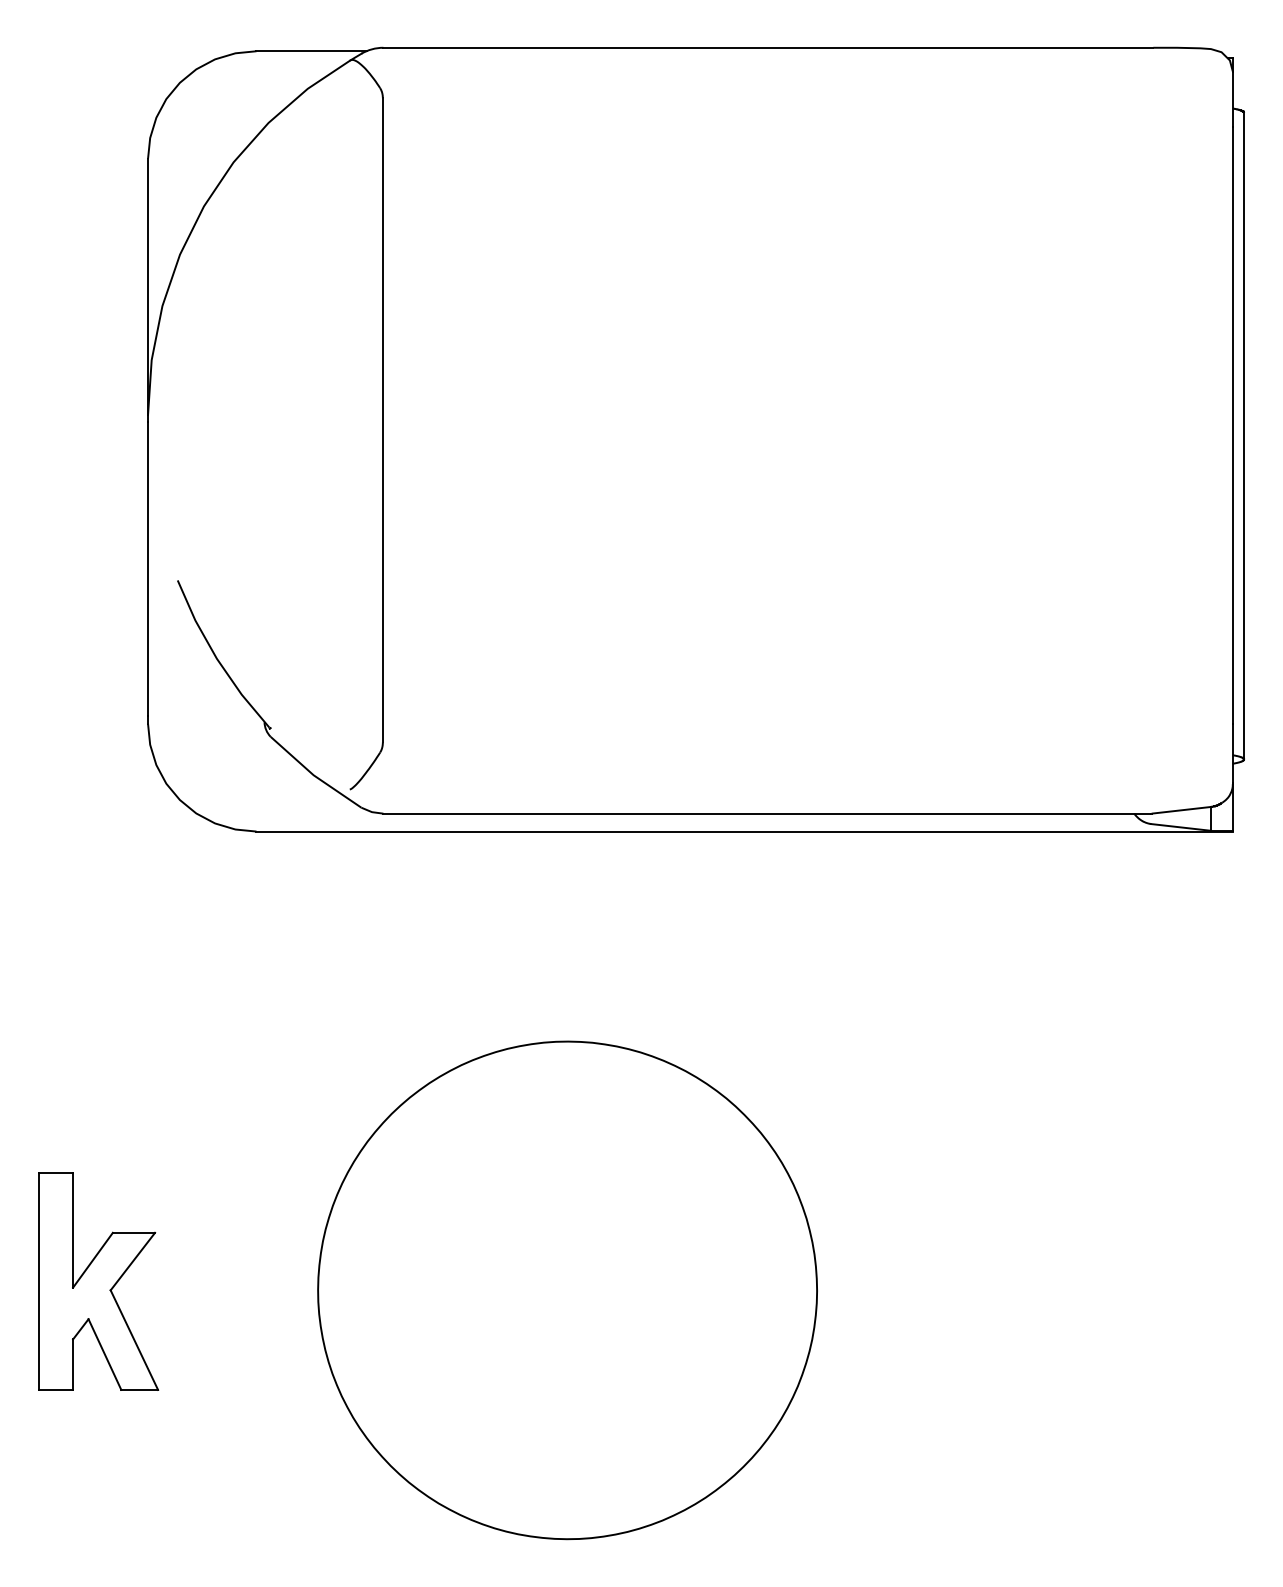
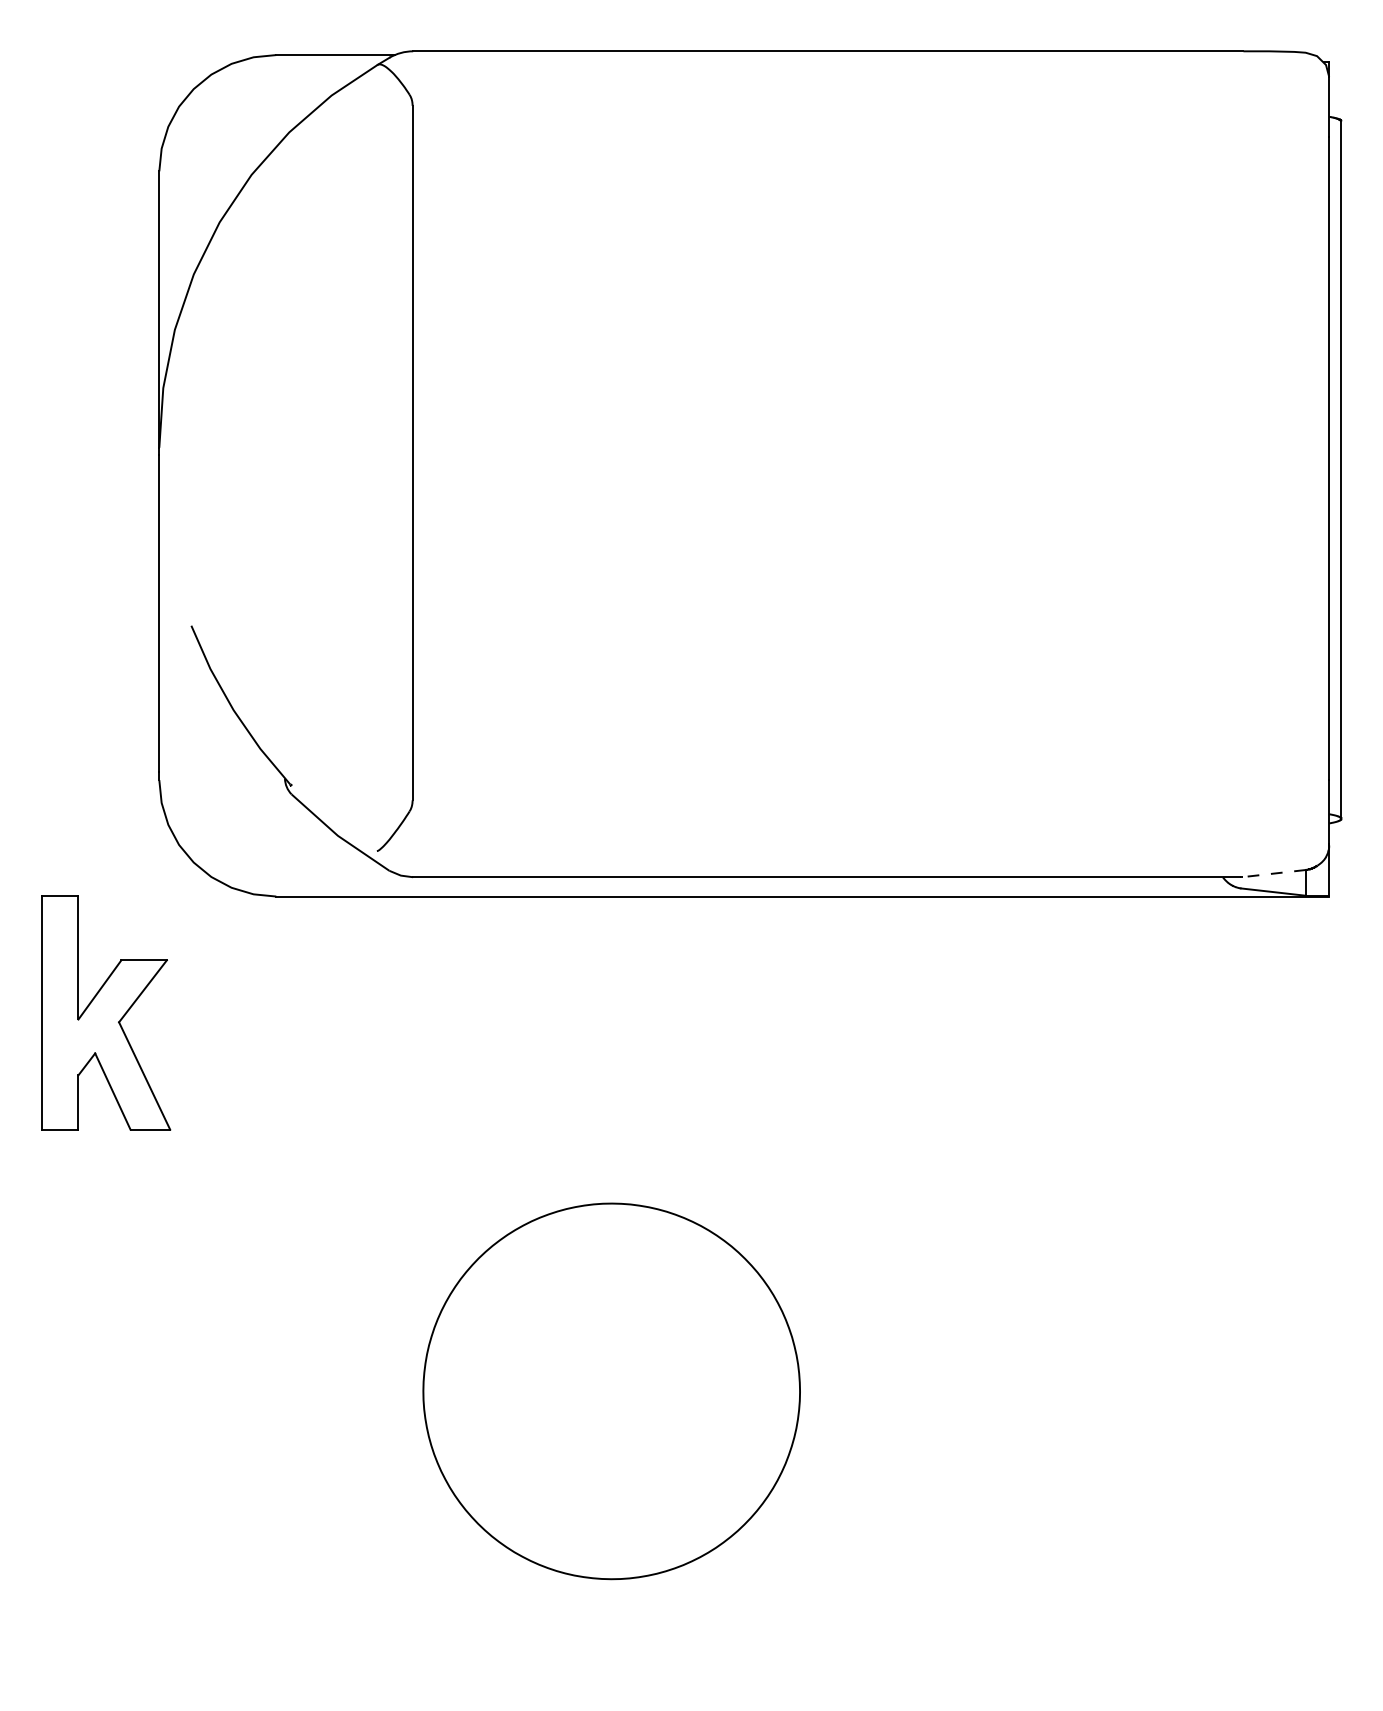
line: (1182, 810) -> (1274, 873), solid -> dashed
part: (99, 1281) -> (106, 1012), moved
part: (567, 1290) -> (611, 1391), size x0.7

